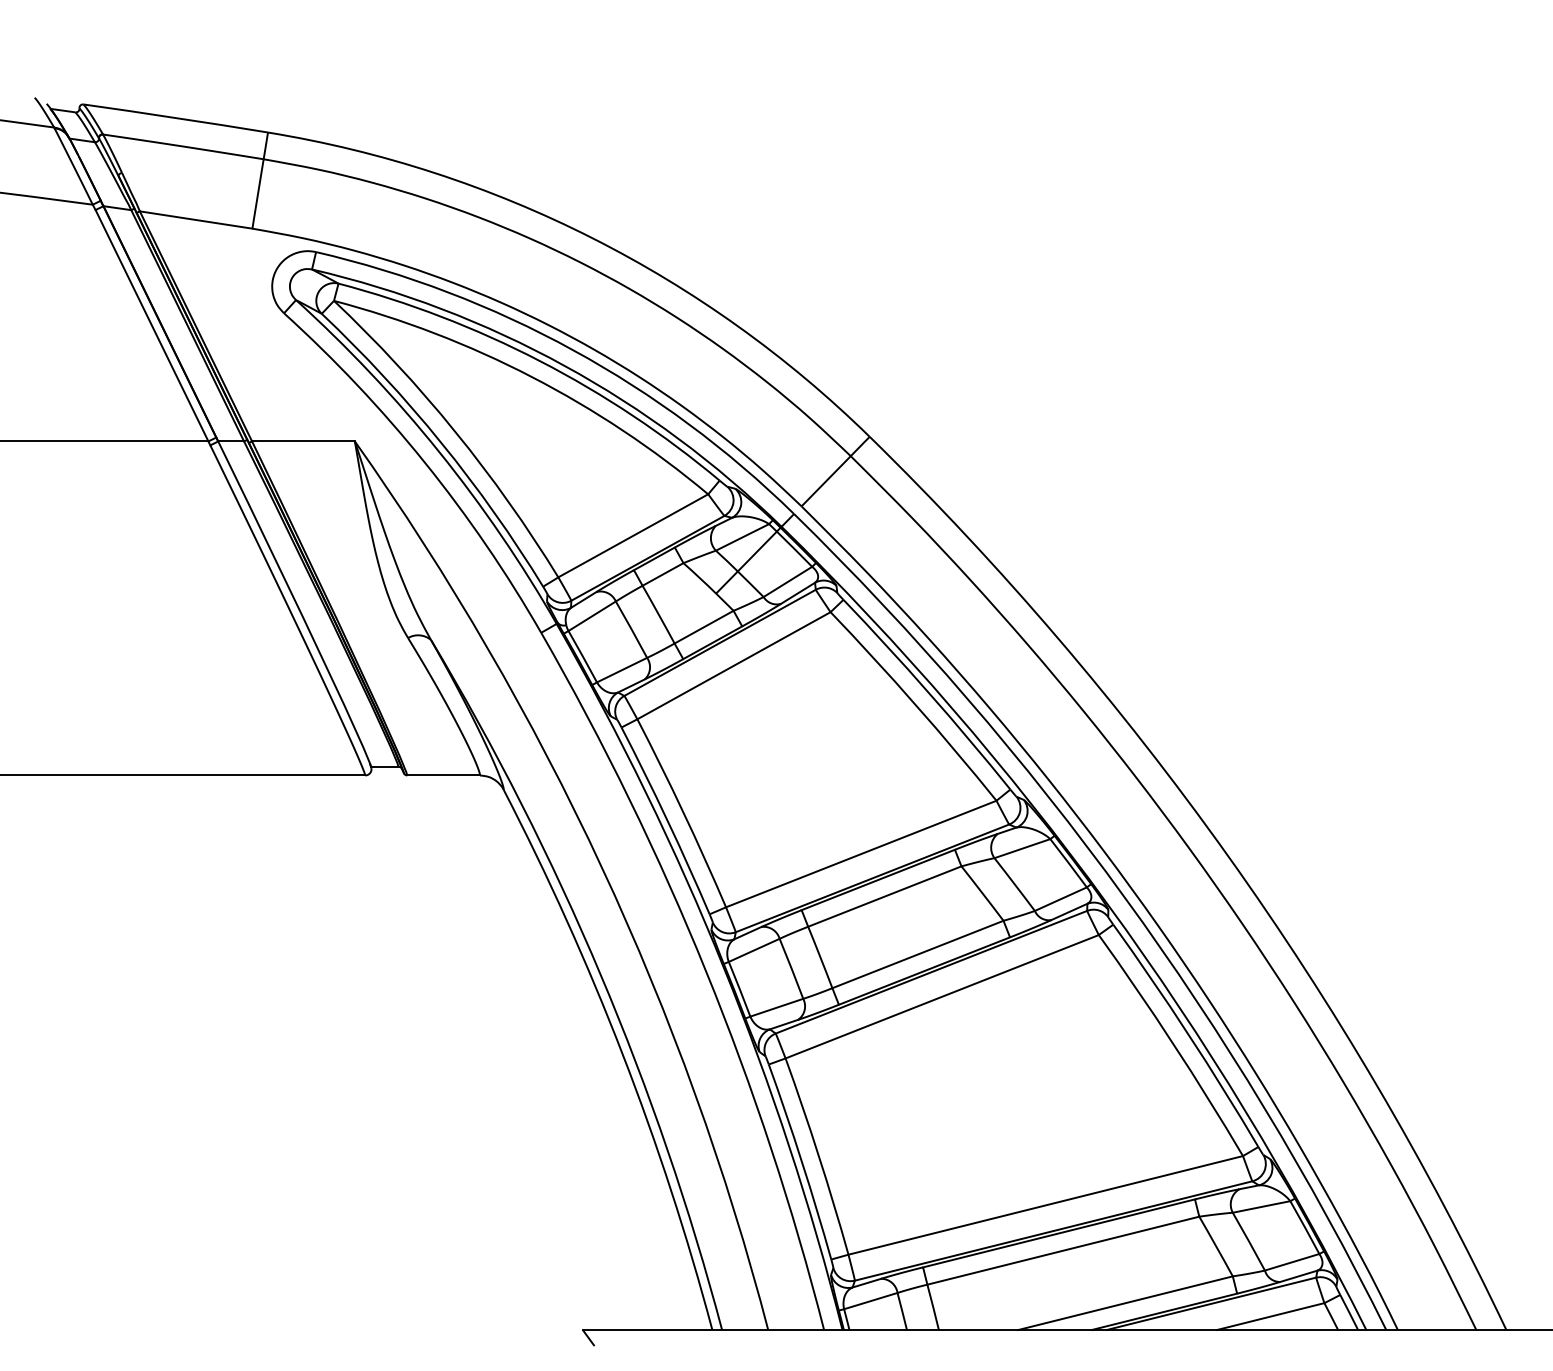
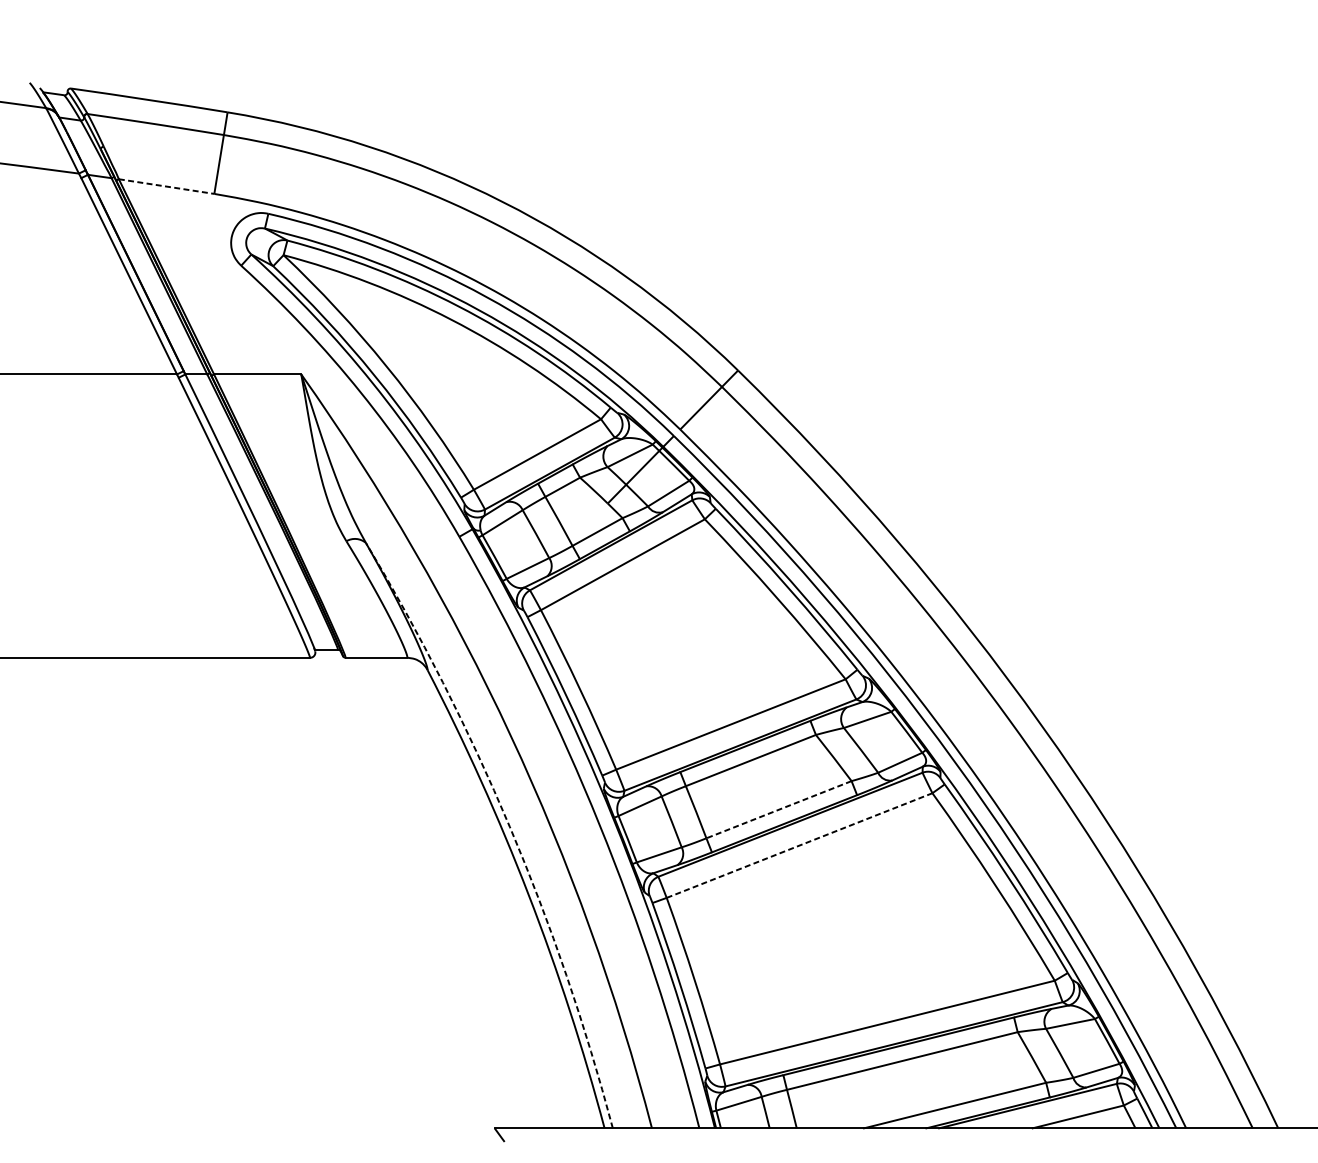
line: (196, 220) -> (166, 186), solid -> dashed
line: (917, 954) -> (778, 809), solid -> dashed
arc: (600, 974) -> (509, 826), solid -> dashed
line: (942, 996) -> (799, 845), solid -> dashed

